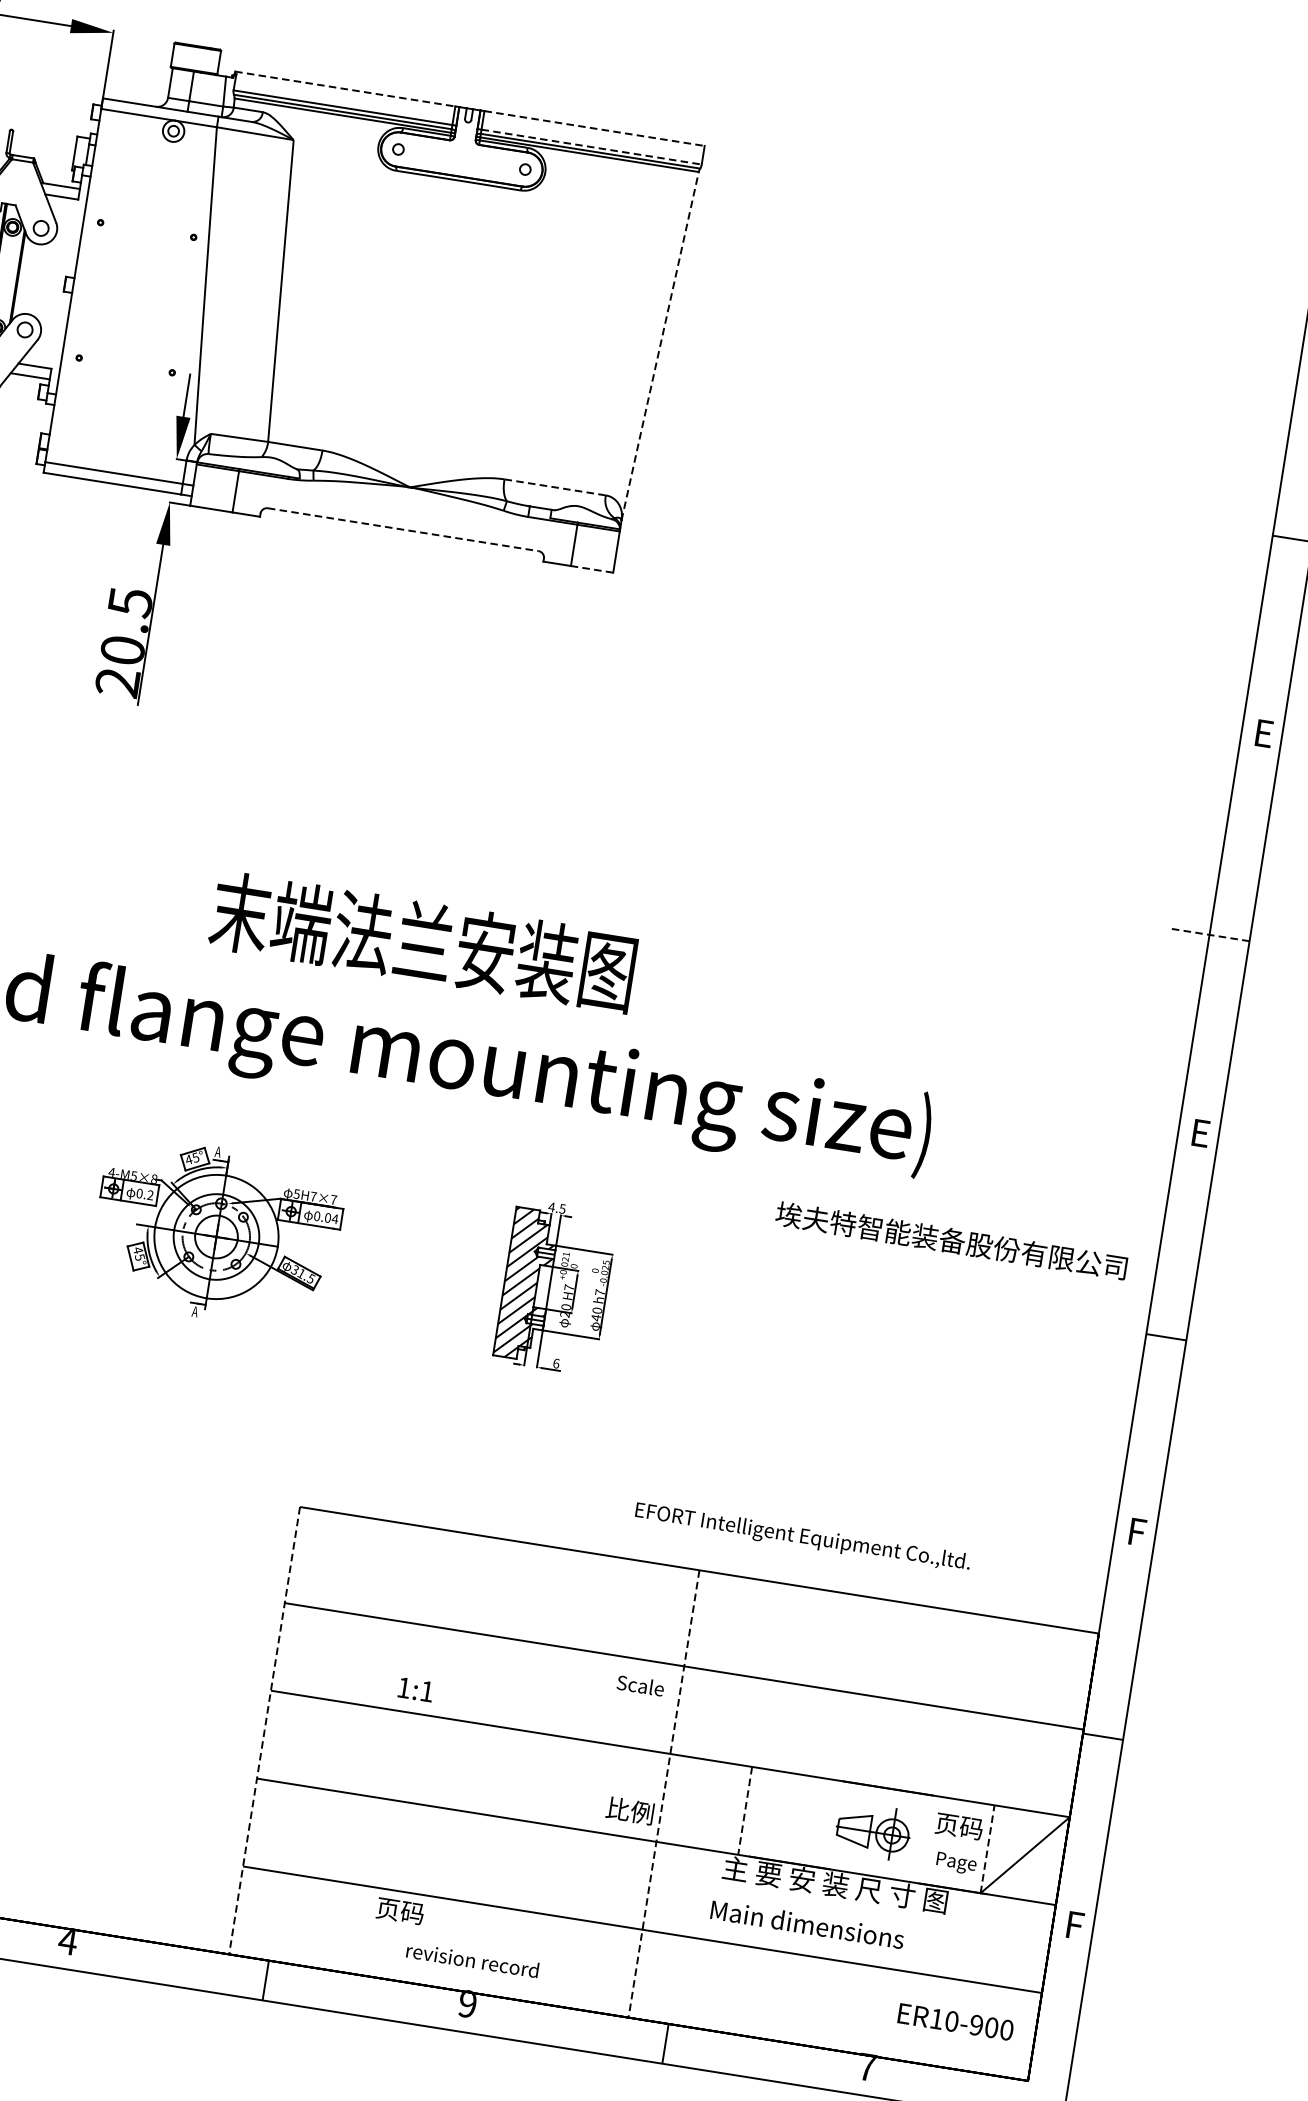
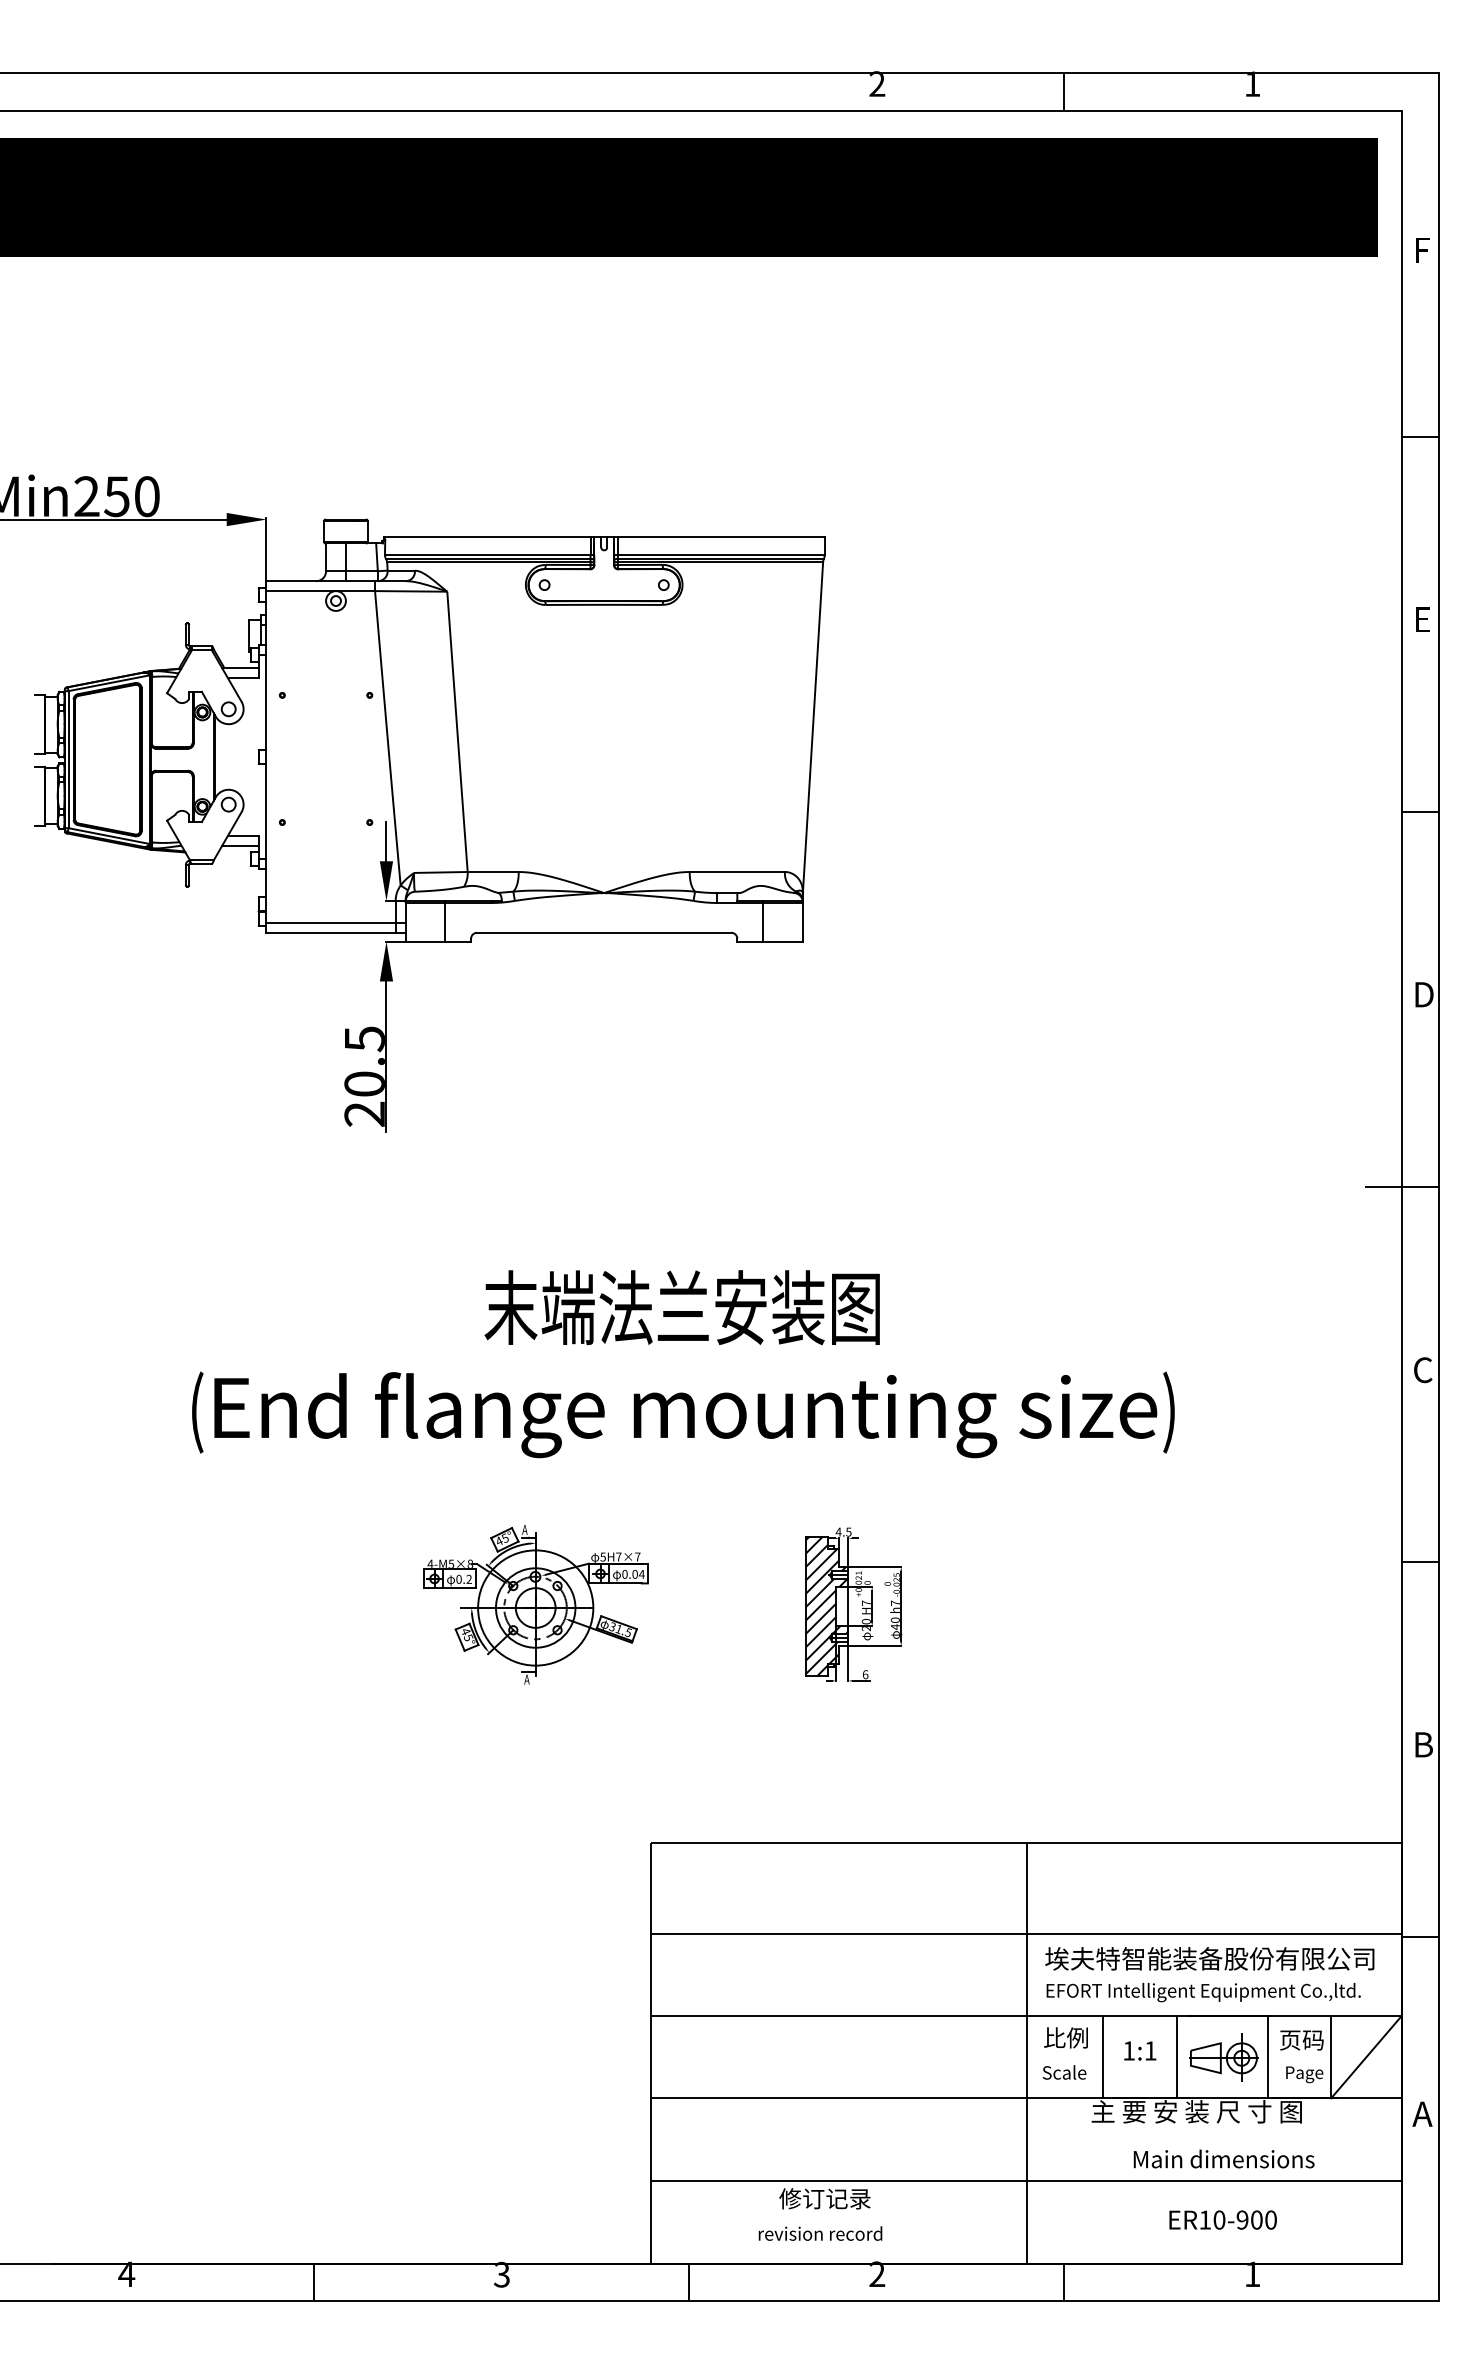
line: (345, 89) -> (487, 537), dashed -> solid
line: (594, 128) -> (721, 537), dashed -> solid
line: (591, 146) -> (721, 554), dashed -> solid
line: (660, 346) -> (813, 727), dashed -> solid
line: (555, 486) -> (737, 871), dashed -> solid
line: (403, 529) -> (604, 932), dashed -> solid
line: (592, 569) -> (783, 941), dashed -> solid
text: (1266, 733) -> (1424, 994), E -> D
line: (1209, 935) -> (1401, 1187), dashed -> solid
text: (1201, 1133) -> (1423, 1370), E -> C
text: (951, 1240) -> (1209, 1958), moved
text: (1138, 1531) -> (1423, 1744), F -> B
text: (802, 1537) -> (1203, 1992), moved
text: (640, 1685) -> (1064, 2072), moved
text: (416, 1689) -> (1140, 2050), moved
line: (264, 1730) -> (651, 2053), dashed -> solid
line: (663, 1794) -> (1026, 2053), dashed -> solid
text: (629, 1810) -> (1065, 2037), moved
line: (745, 1811) -> (1103, 2057), dashed -> solid
line: (824, 1822) -> (1177, 2056), added
line: (919, 1837) -> (1267, 2056), added
line: (988, 1848) -> (1331, 2056), dashed -> solid
text: (424, 1914) -> (824, 2198), 页码 -> 修订记录
text: (807, 1923) -> (1223, 2158), moved
text: (1075, 1924) -> (1422, 2113), F -> A
text: (67, 1940) -> (501, 2274), 4 -> 3
text: (472, 1960) -> (820, 2233), moved
text: (467, 2004) -> (877, 2274), 9 -> 2
text: (955, 2021) -> (1222, 2219), moved
text: (867, 2066) -> (1252, 2273), 7 -> 1

